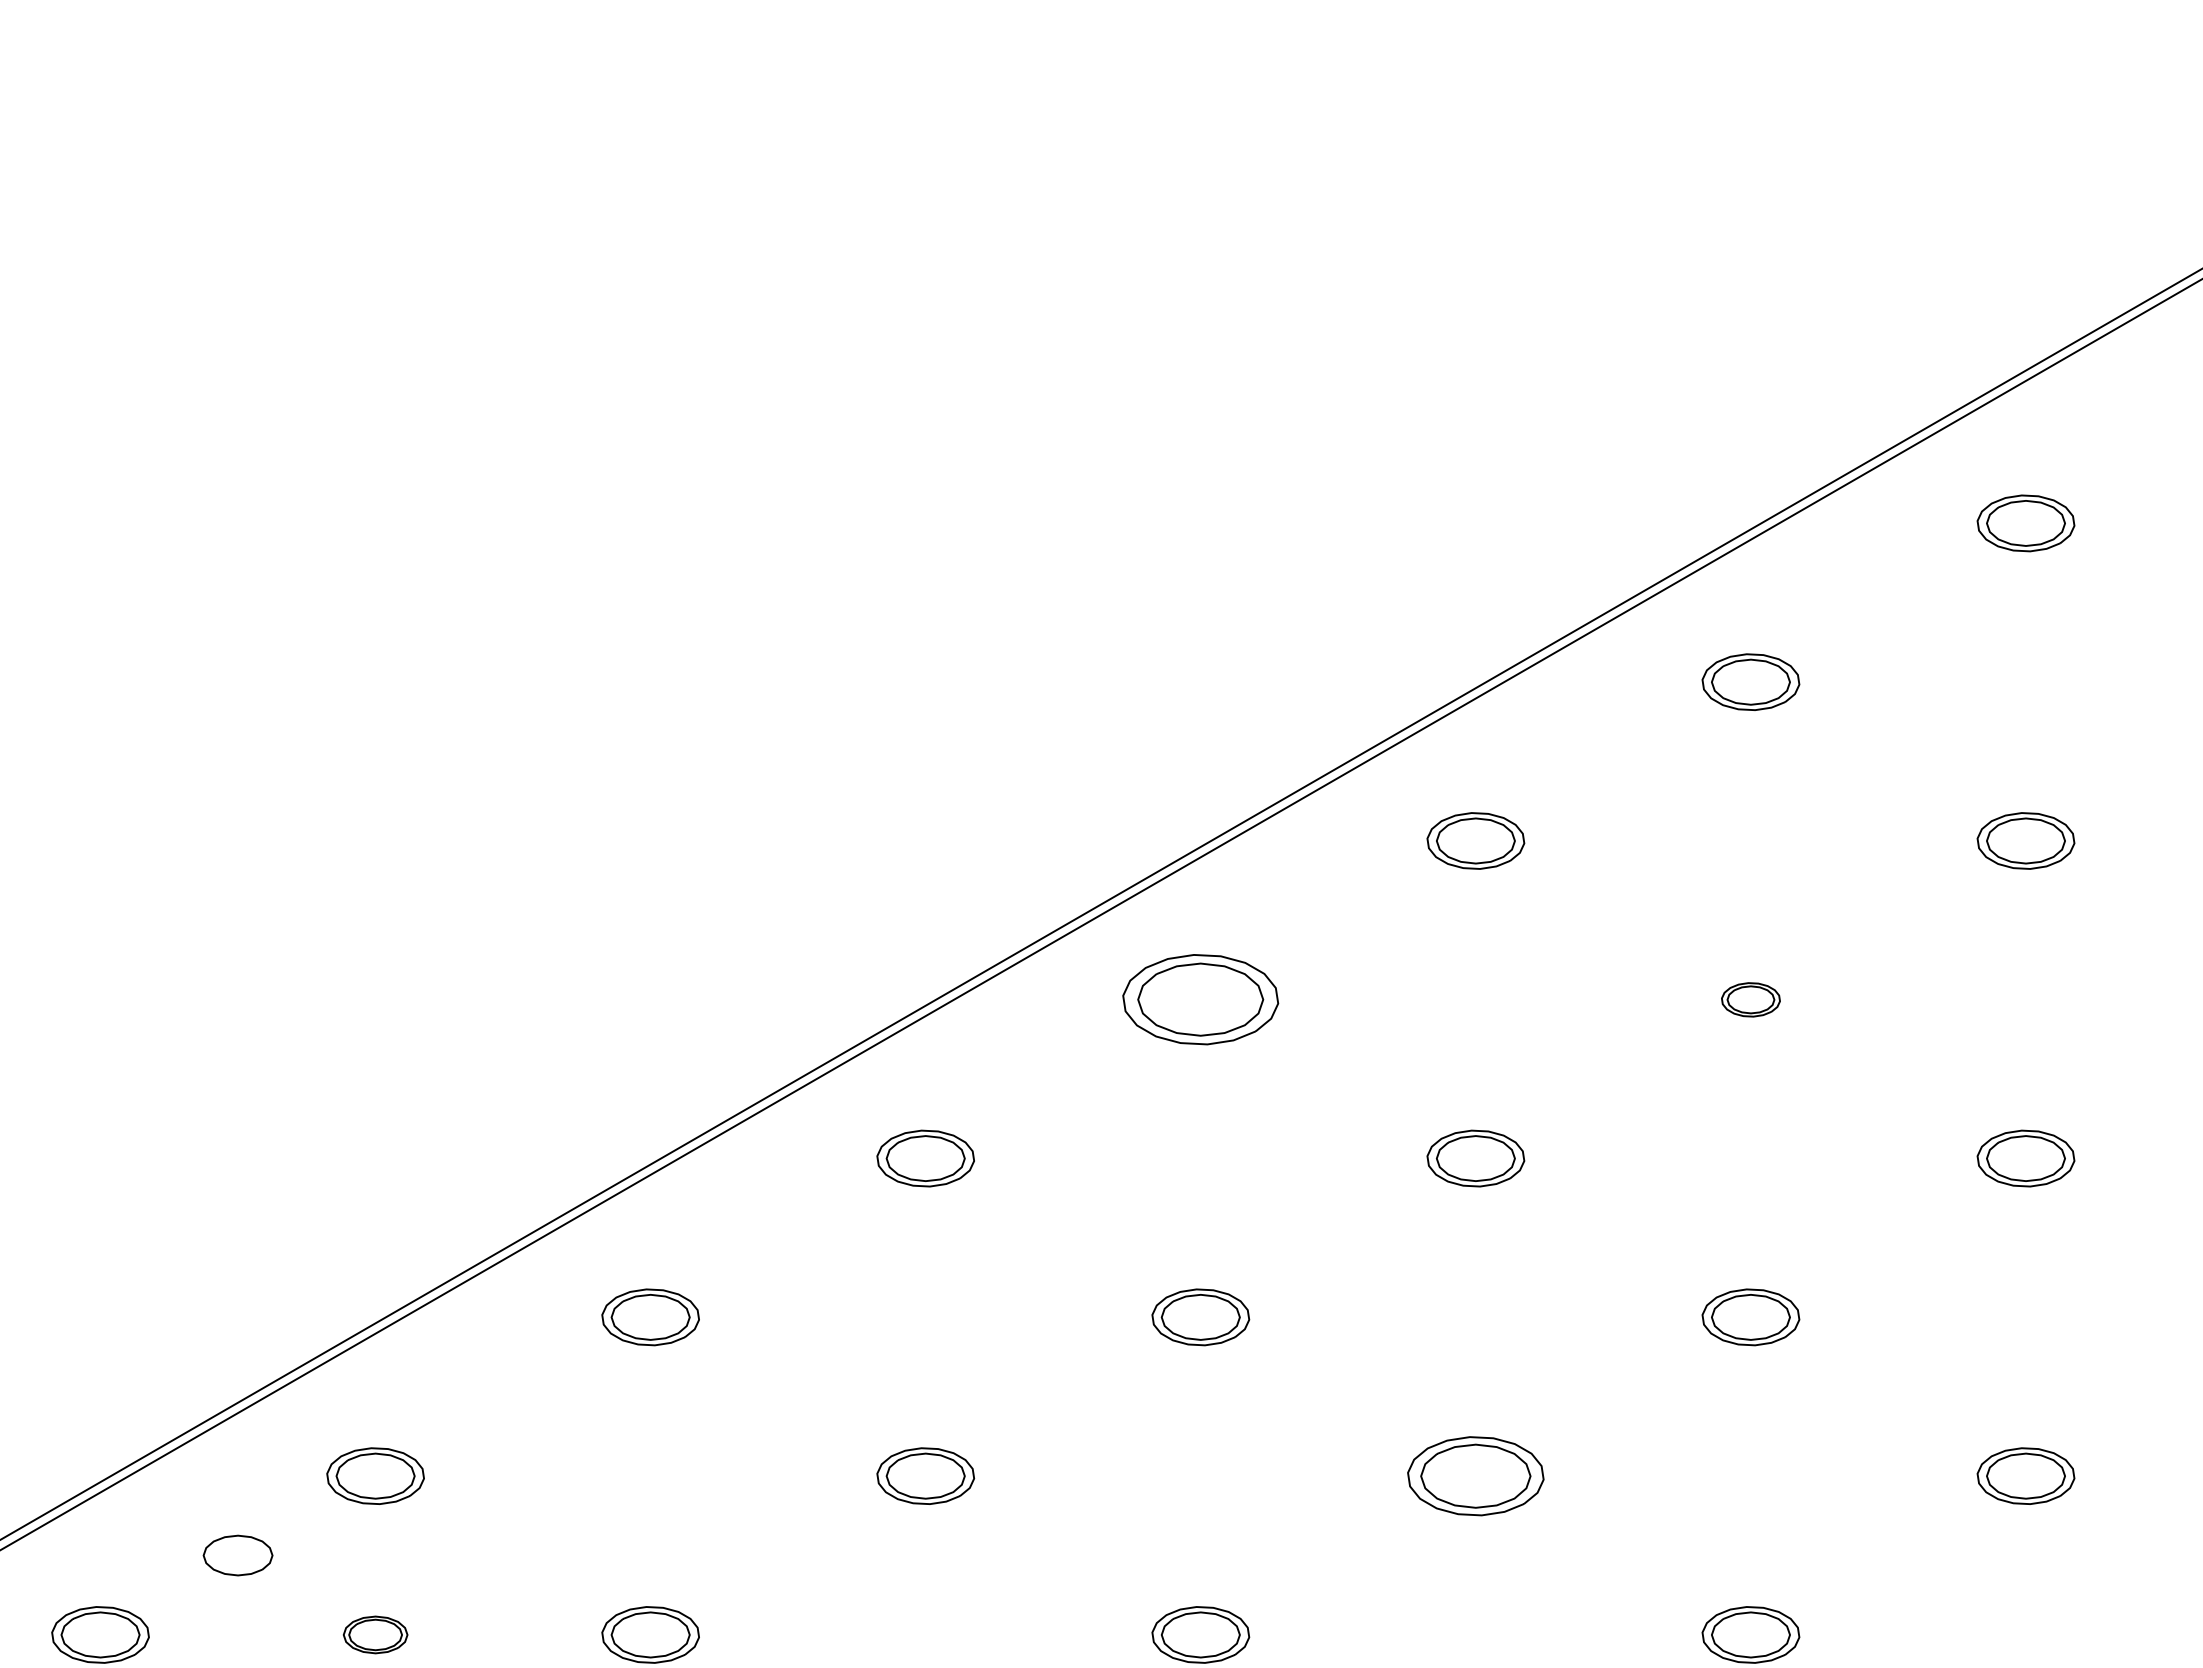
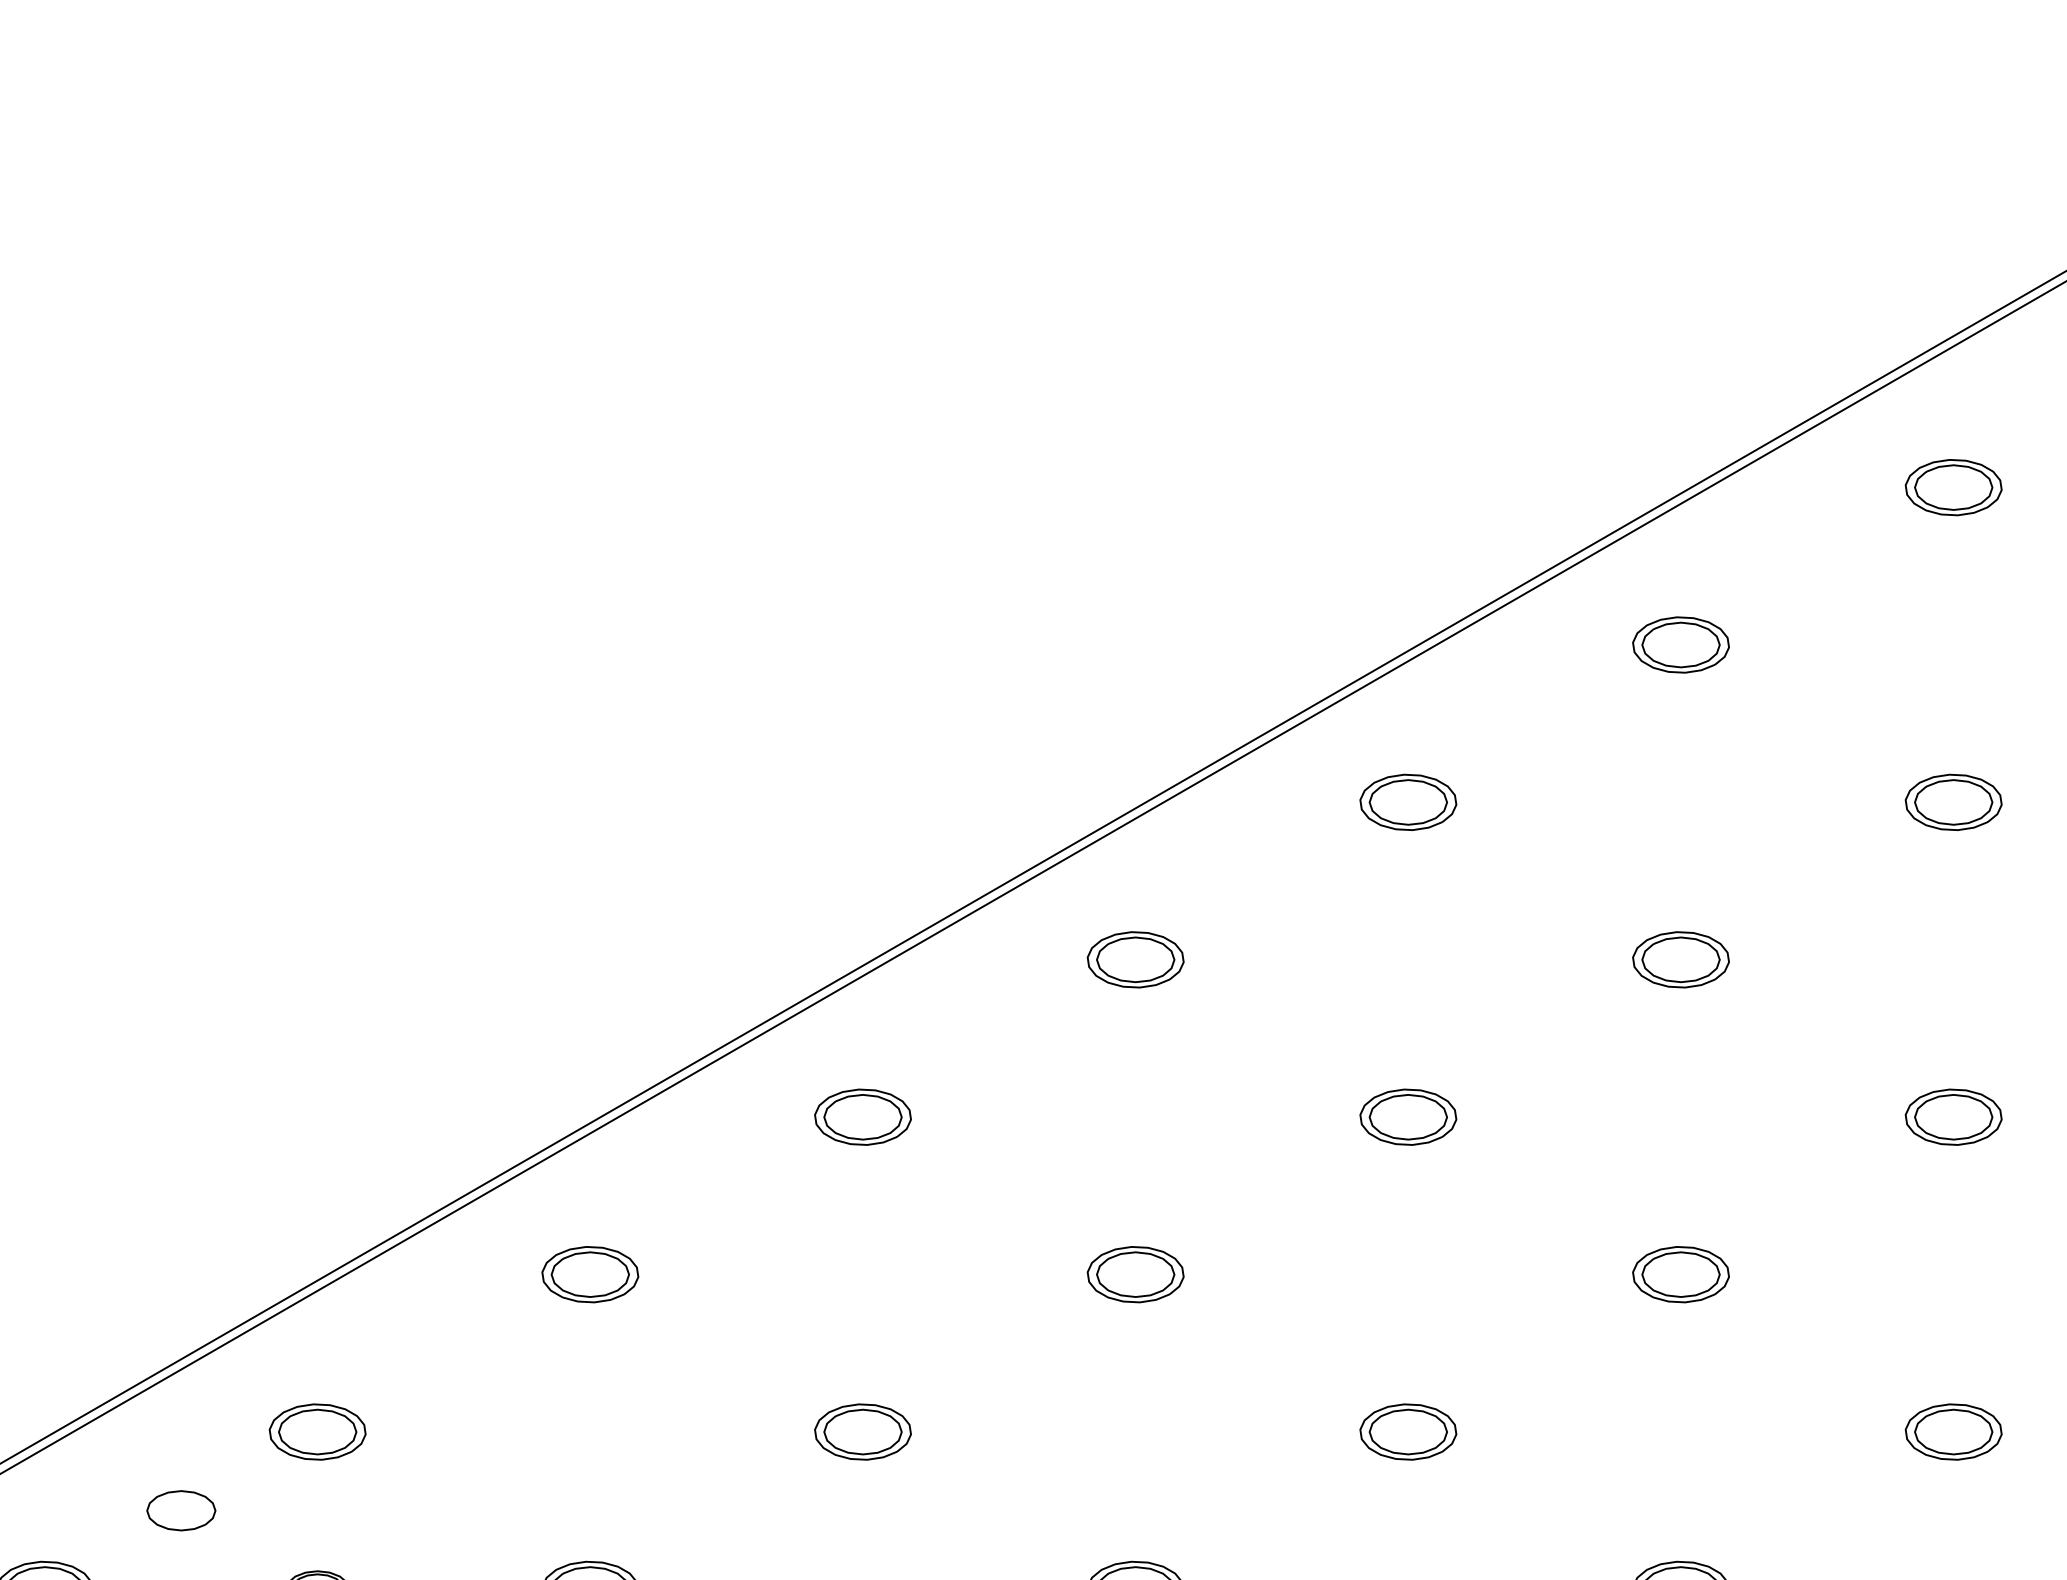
part: (1200, 999) -> (1135, 959), size x0.62
part: (1750, 999) -> (1680, 959), size x1.67
part: (1475, 1475) -> (1407, 1431), size x0.71

